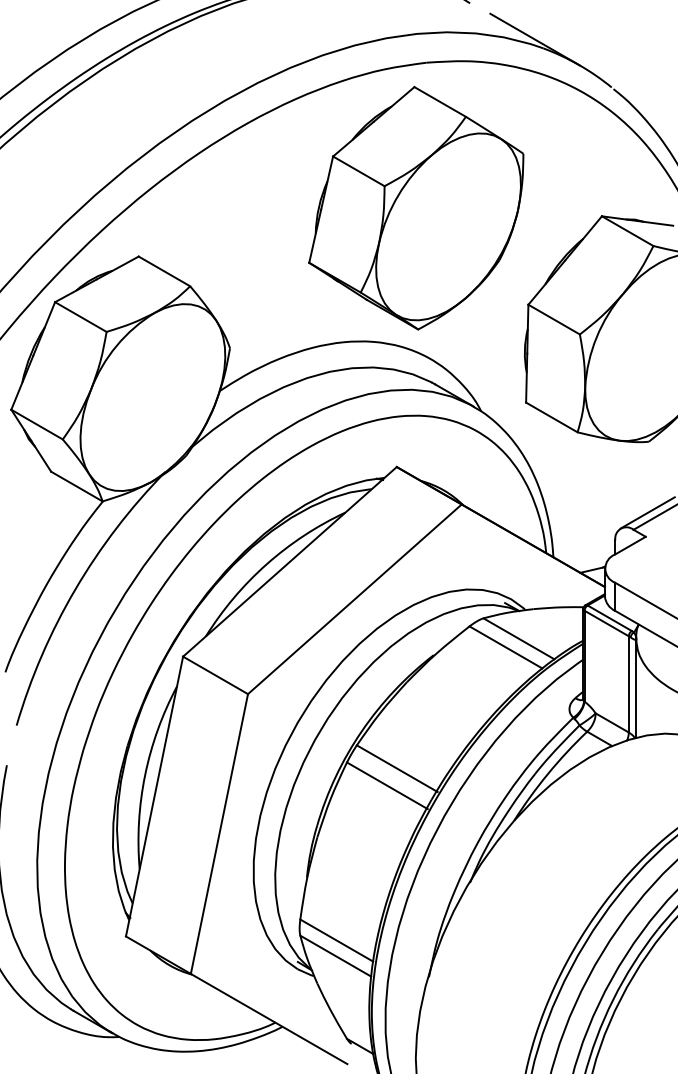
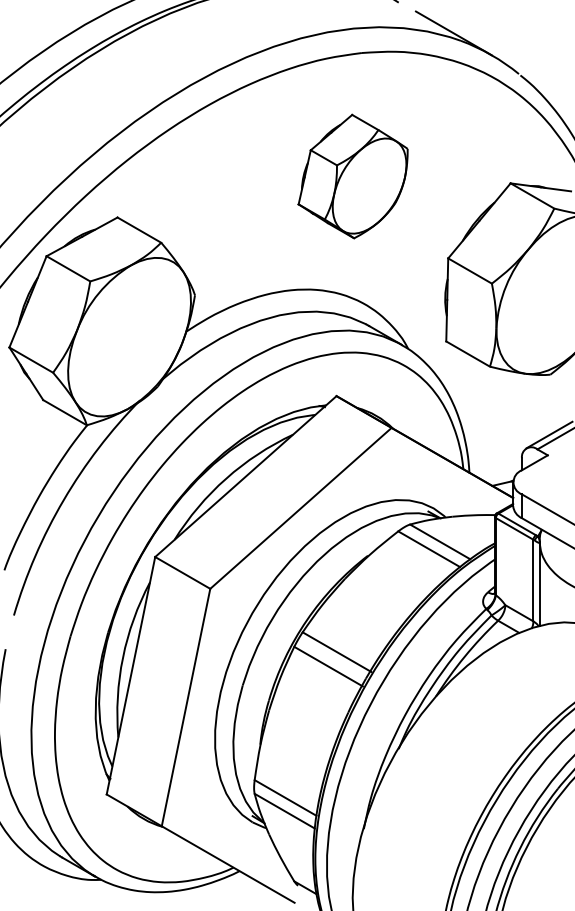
part: (416, 208) -> (353, 176), size x0.6

